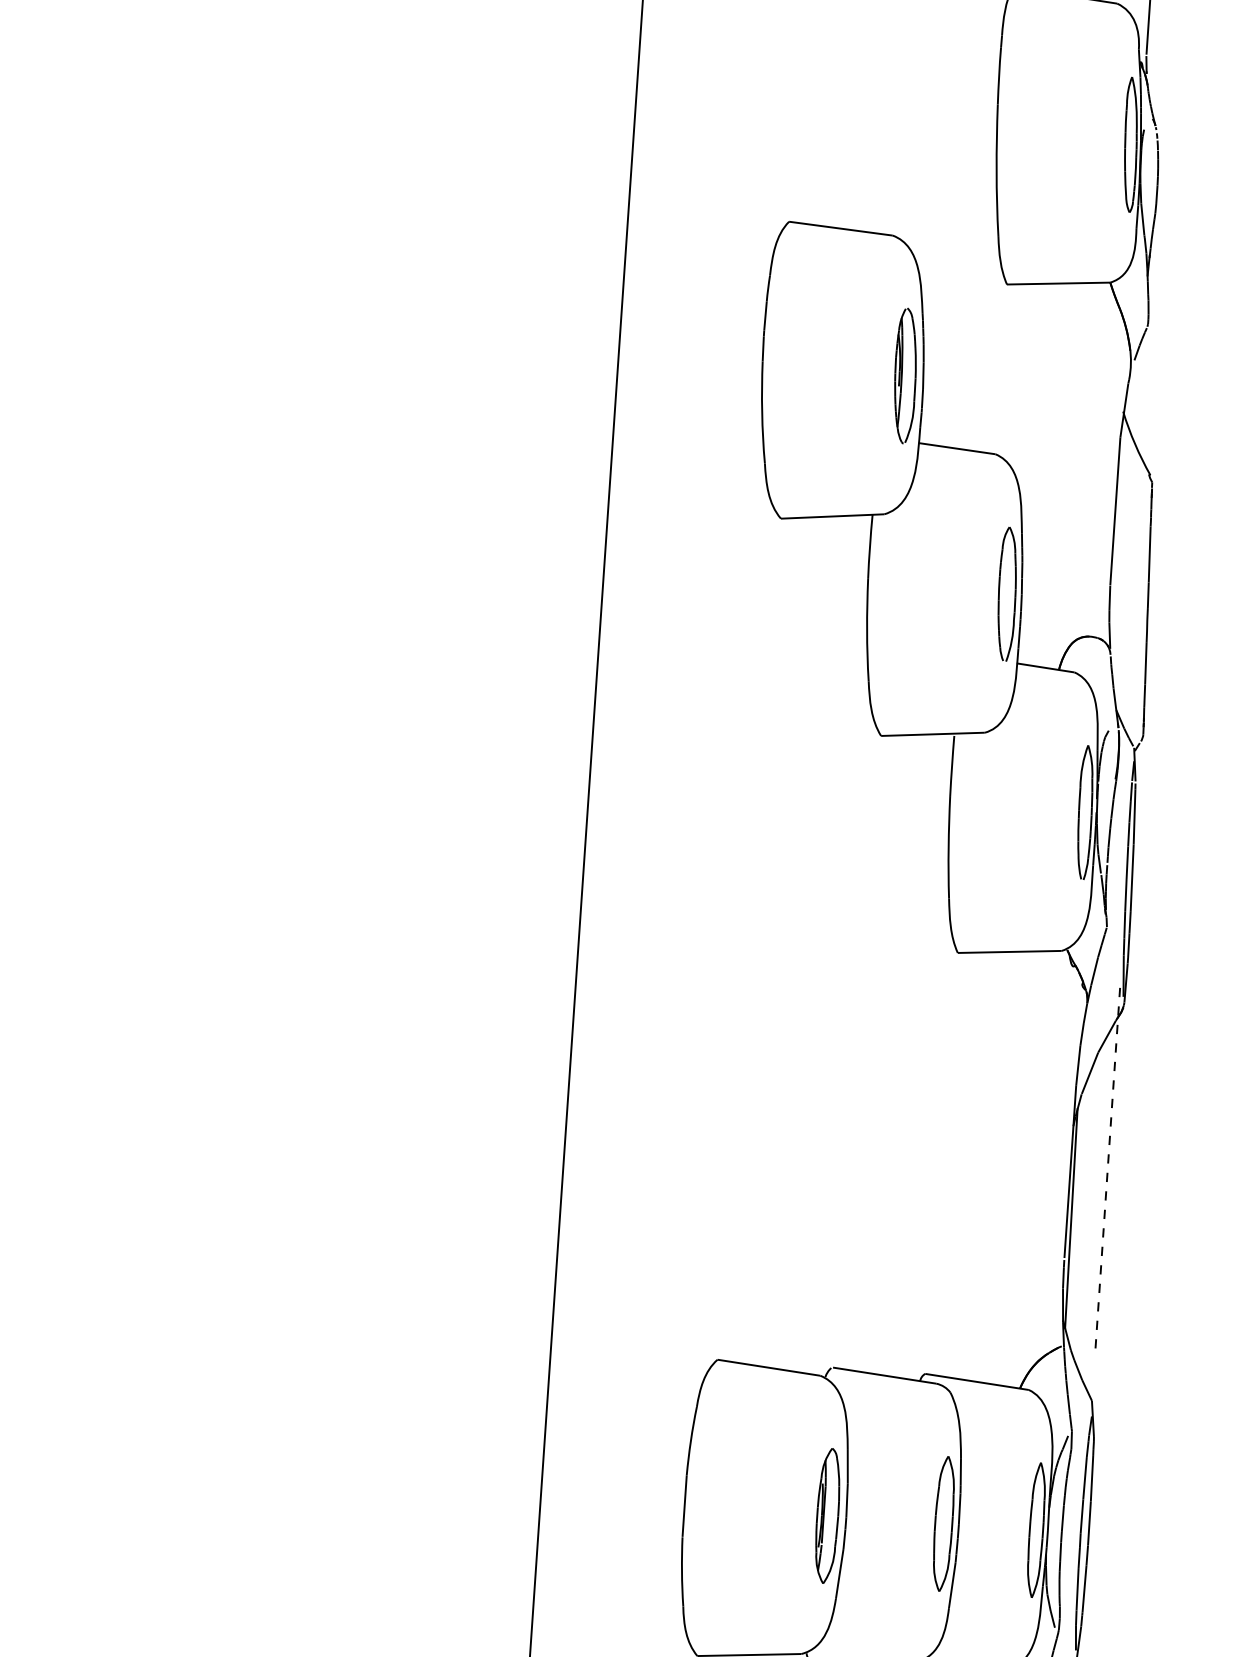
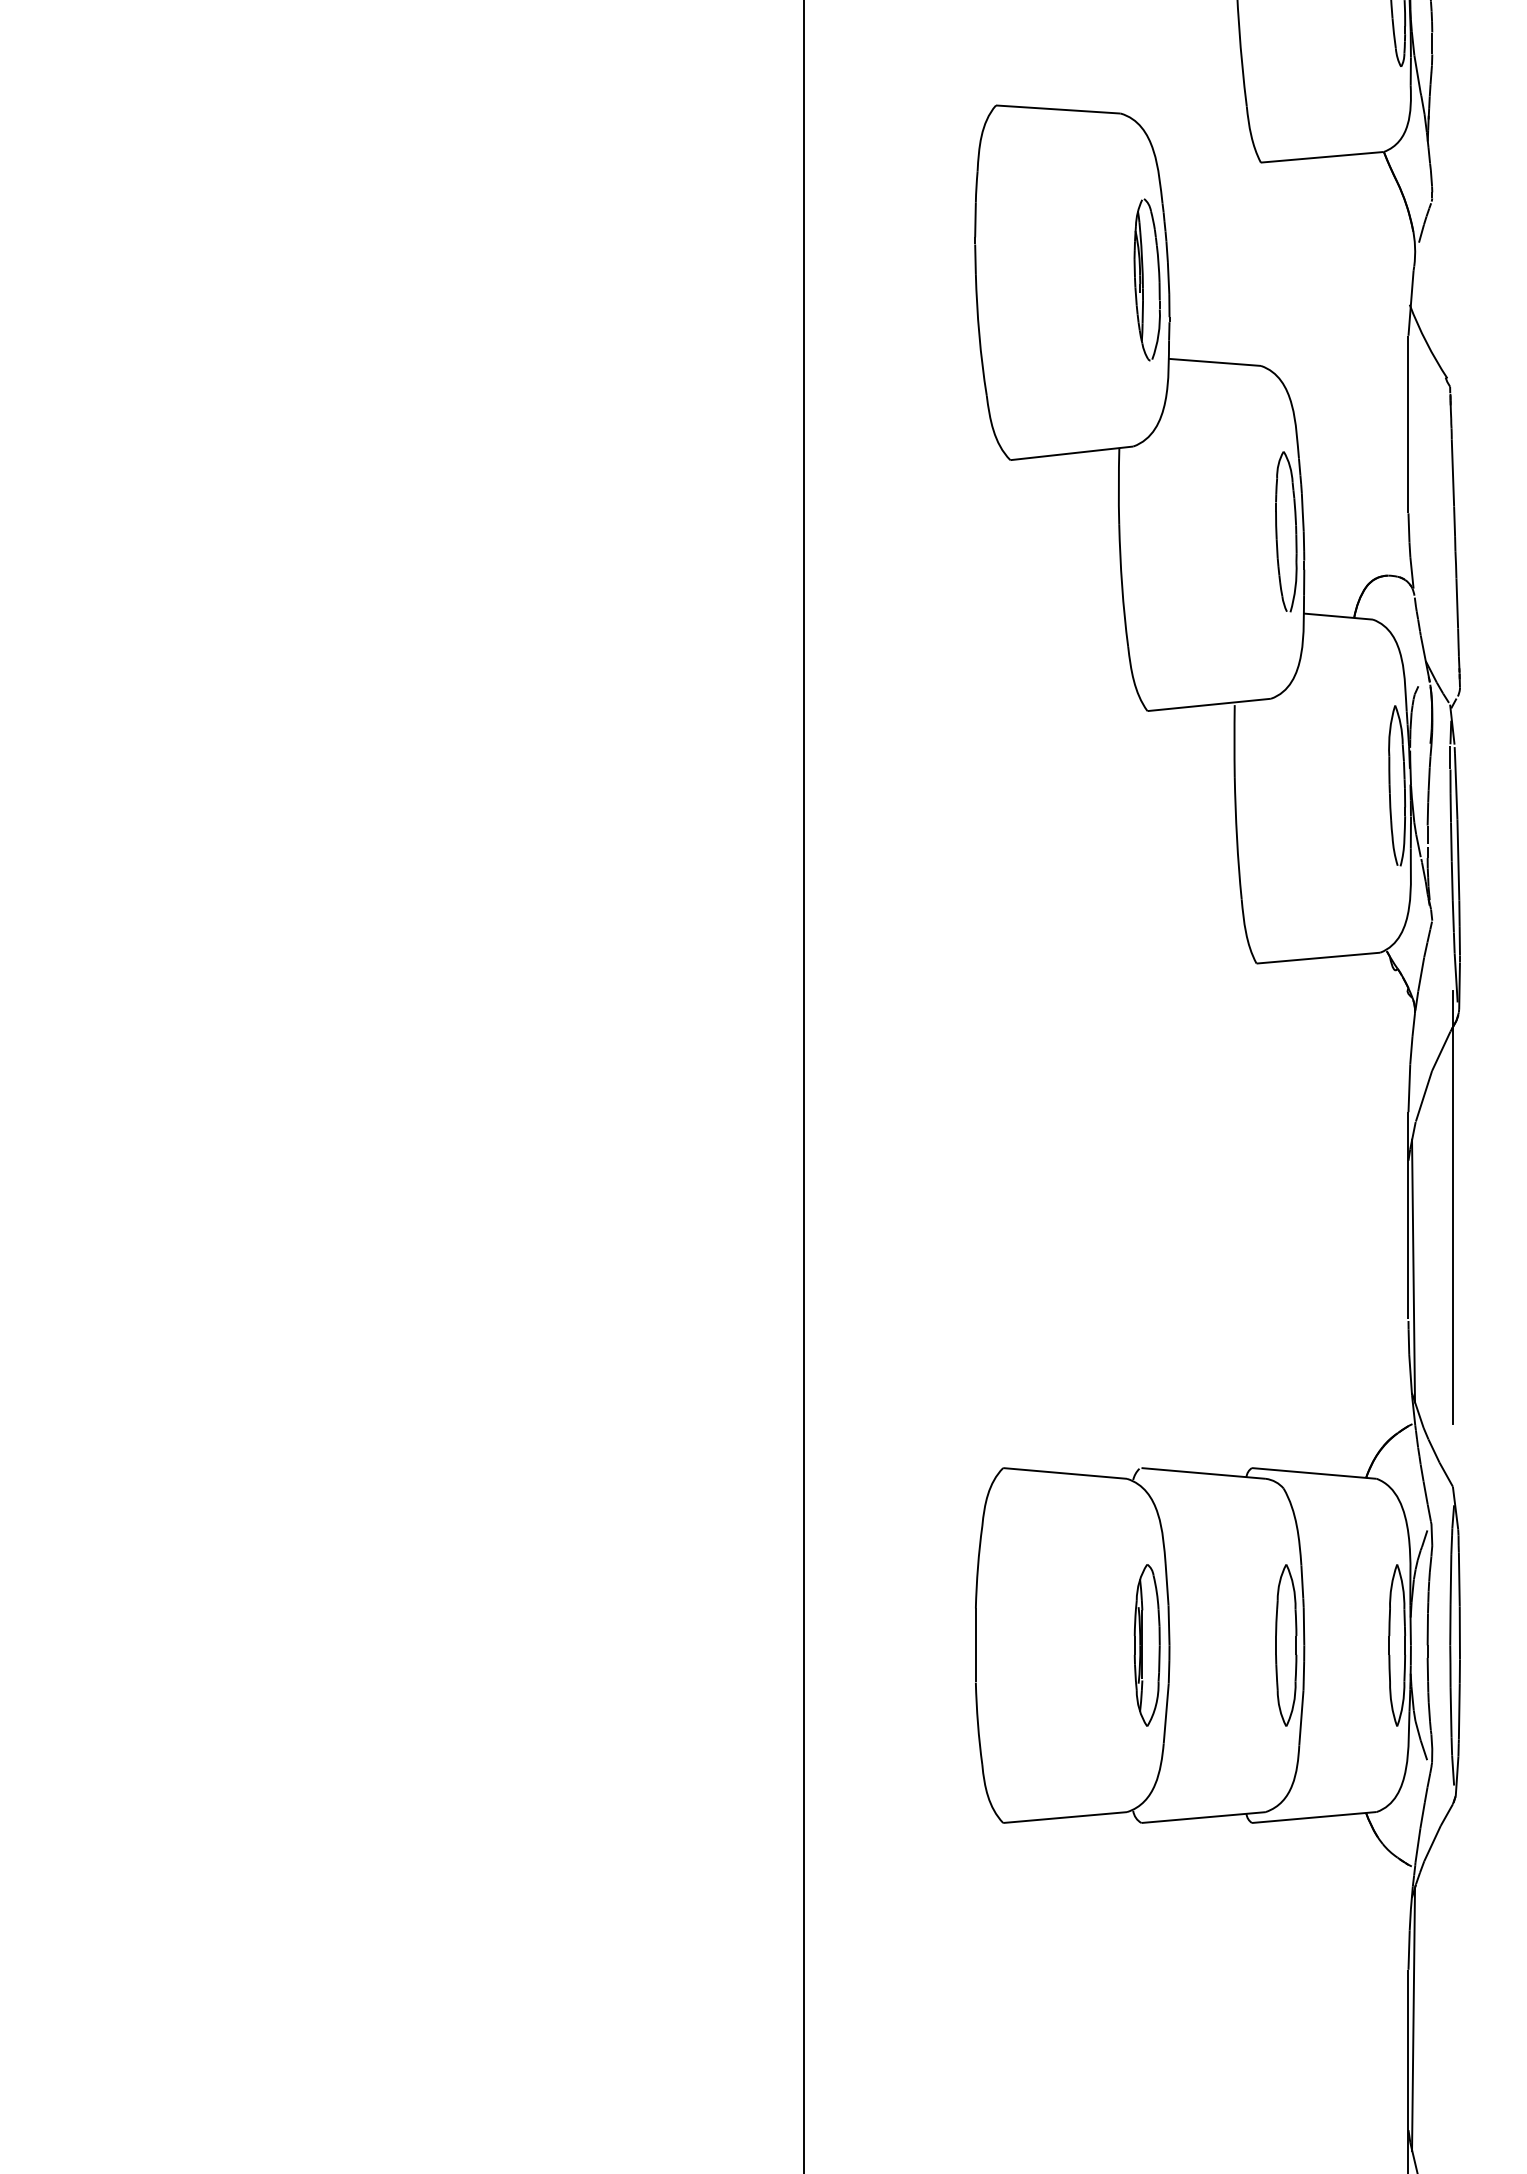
line: (1107, 1166) -> (1452, 1206), dashed -> solid

